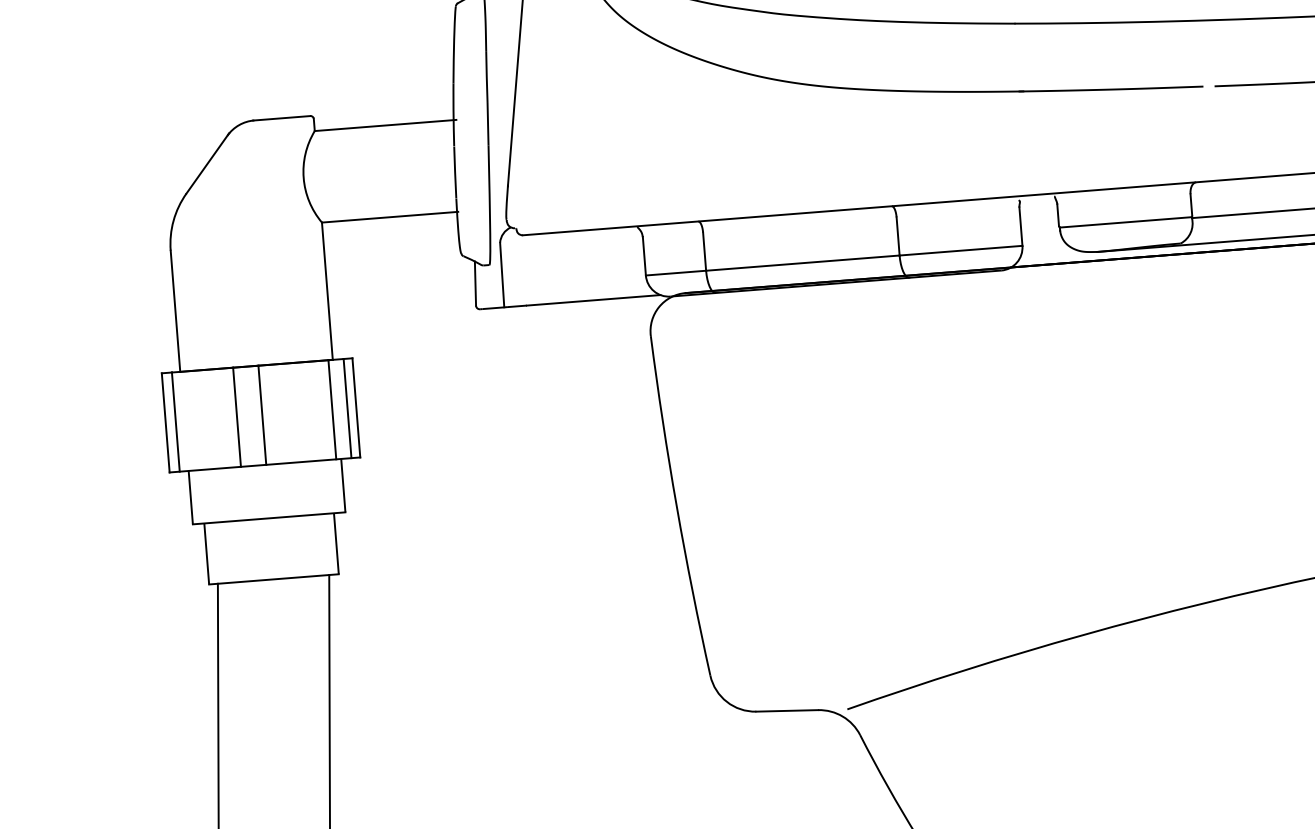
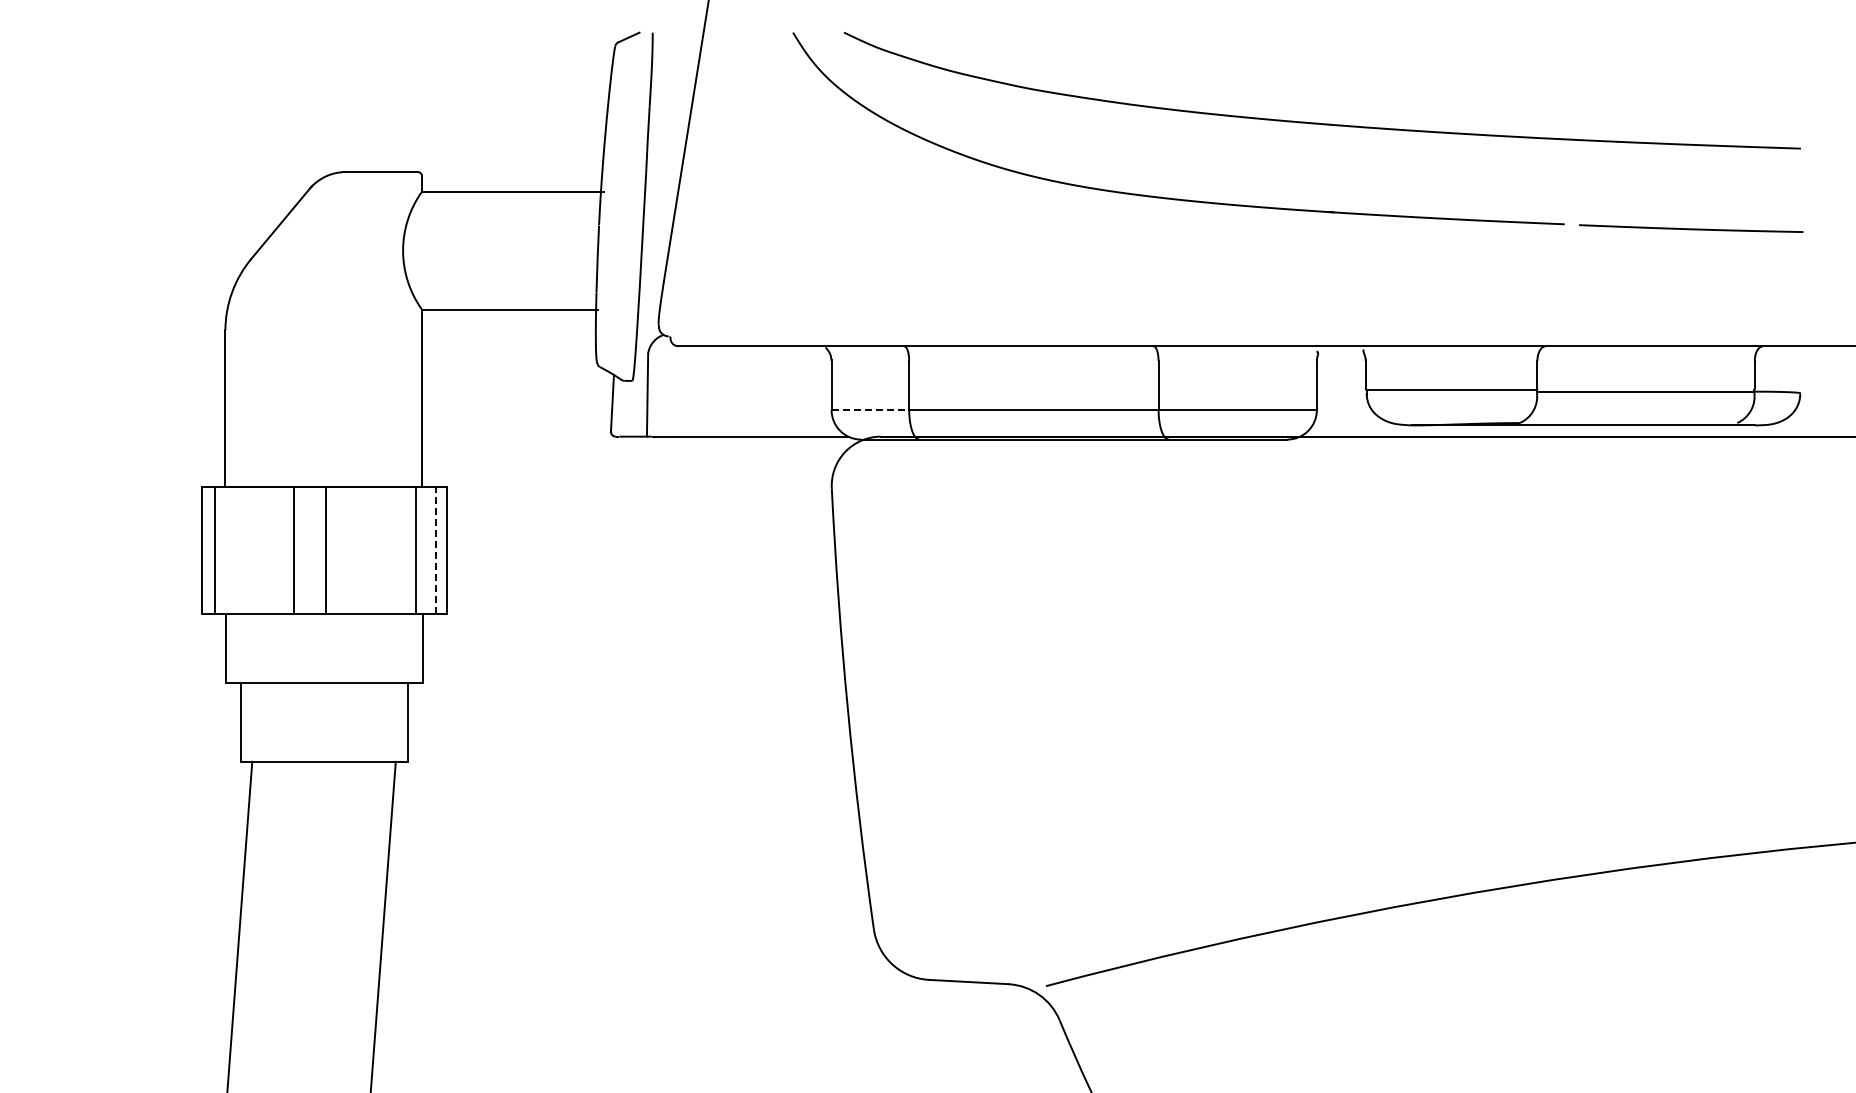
line: (676, 273) -> (870, 410), solid -> dashed
line: (347, 408) -> (436, 550), solid -> dashed

